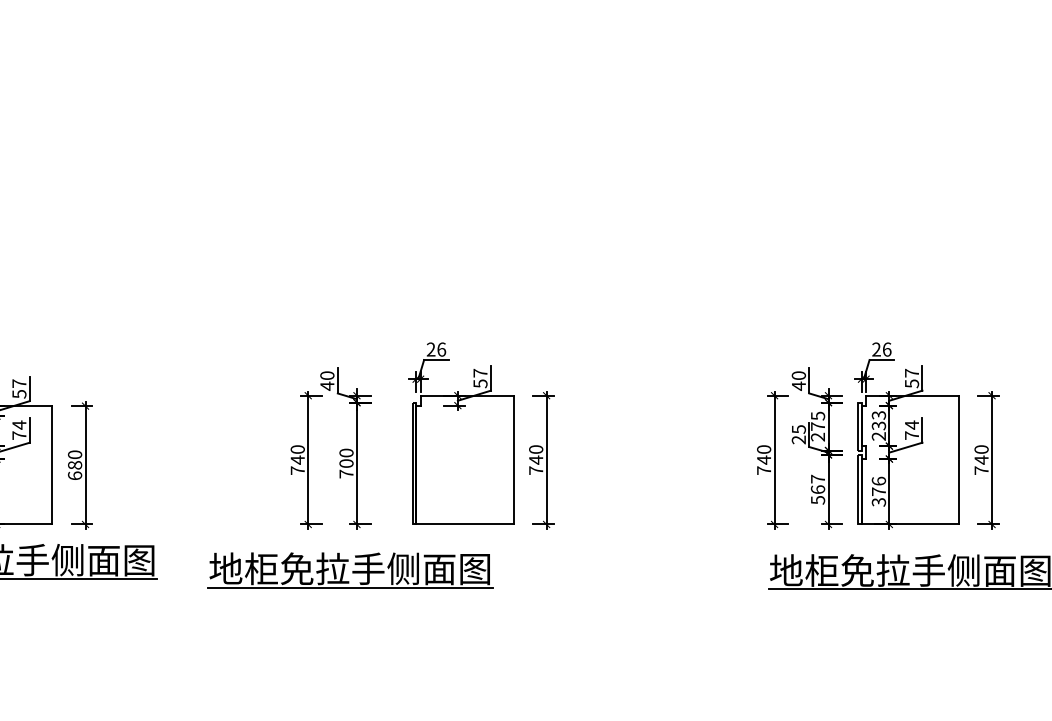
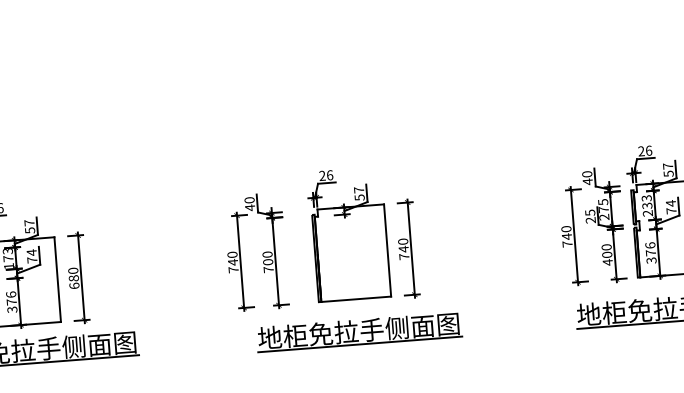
text: (817, 489) -> (606, 254), 567 -> 400
part: (350, 570) -> (359, 332), moved

